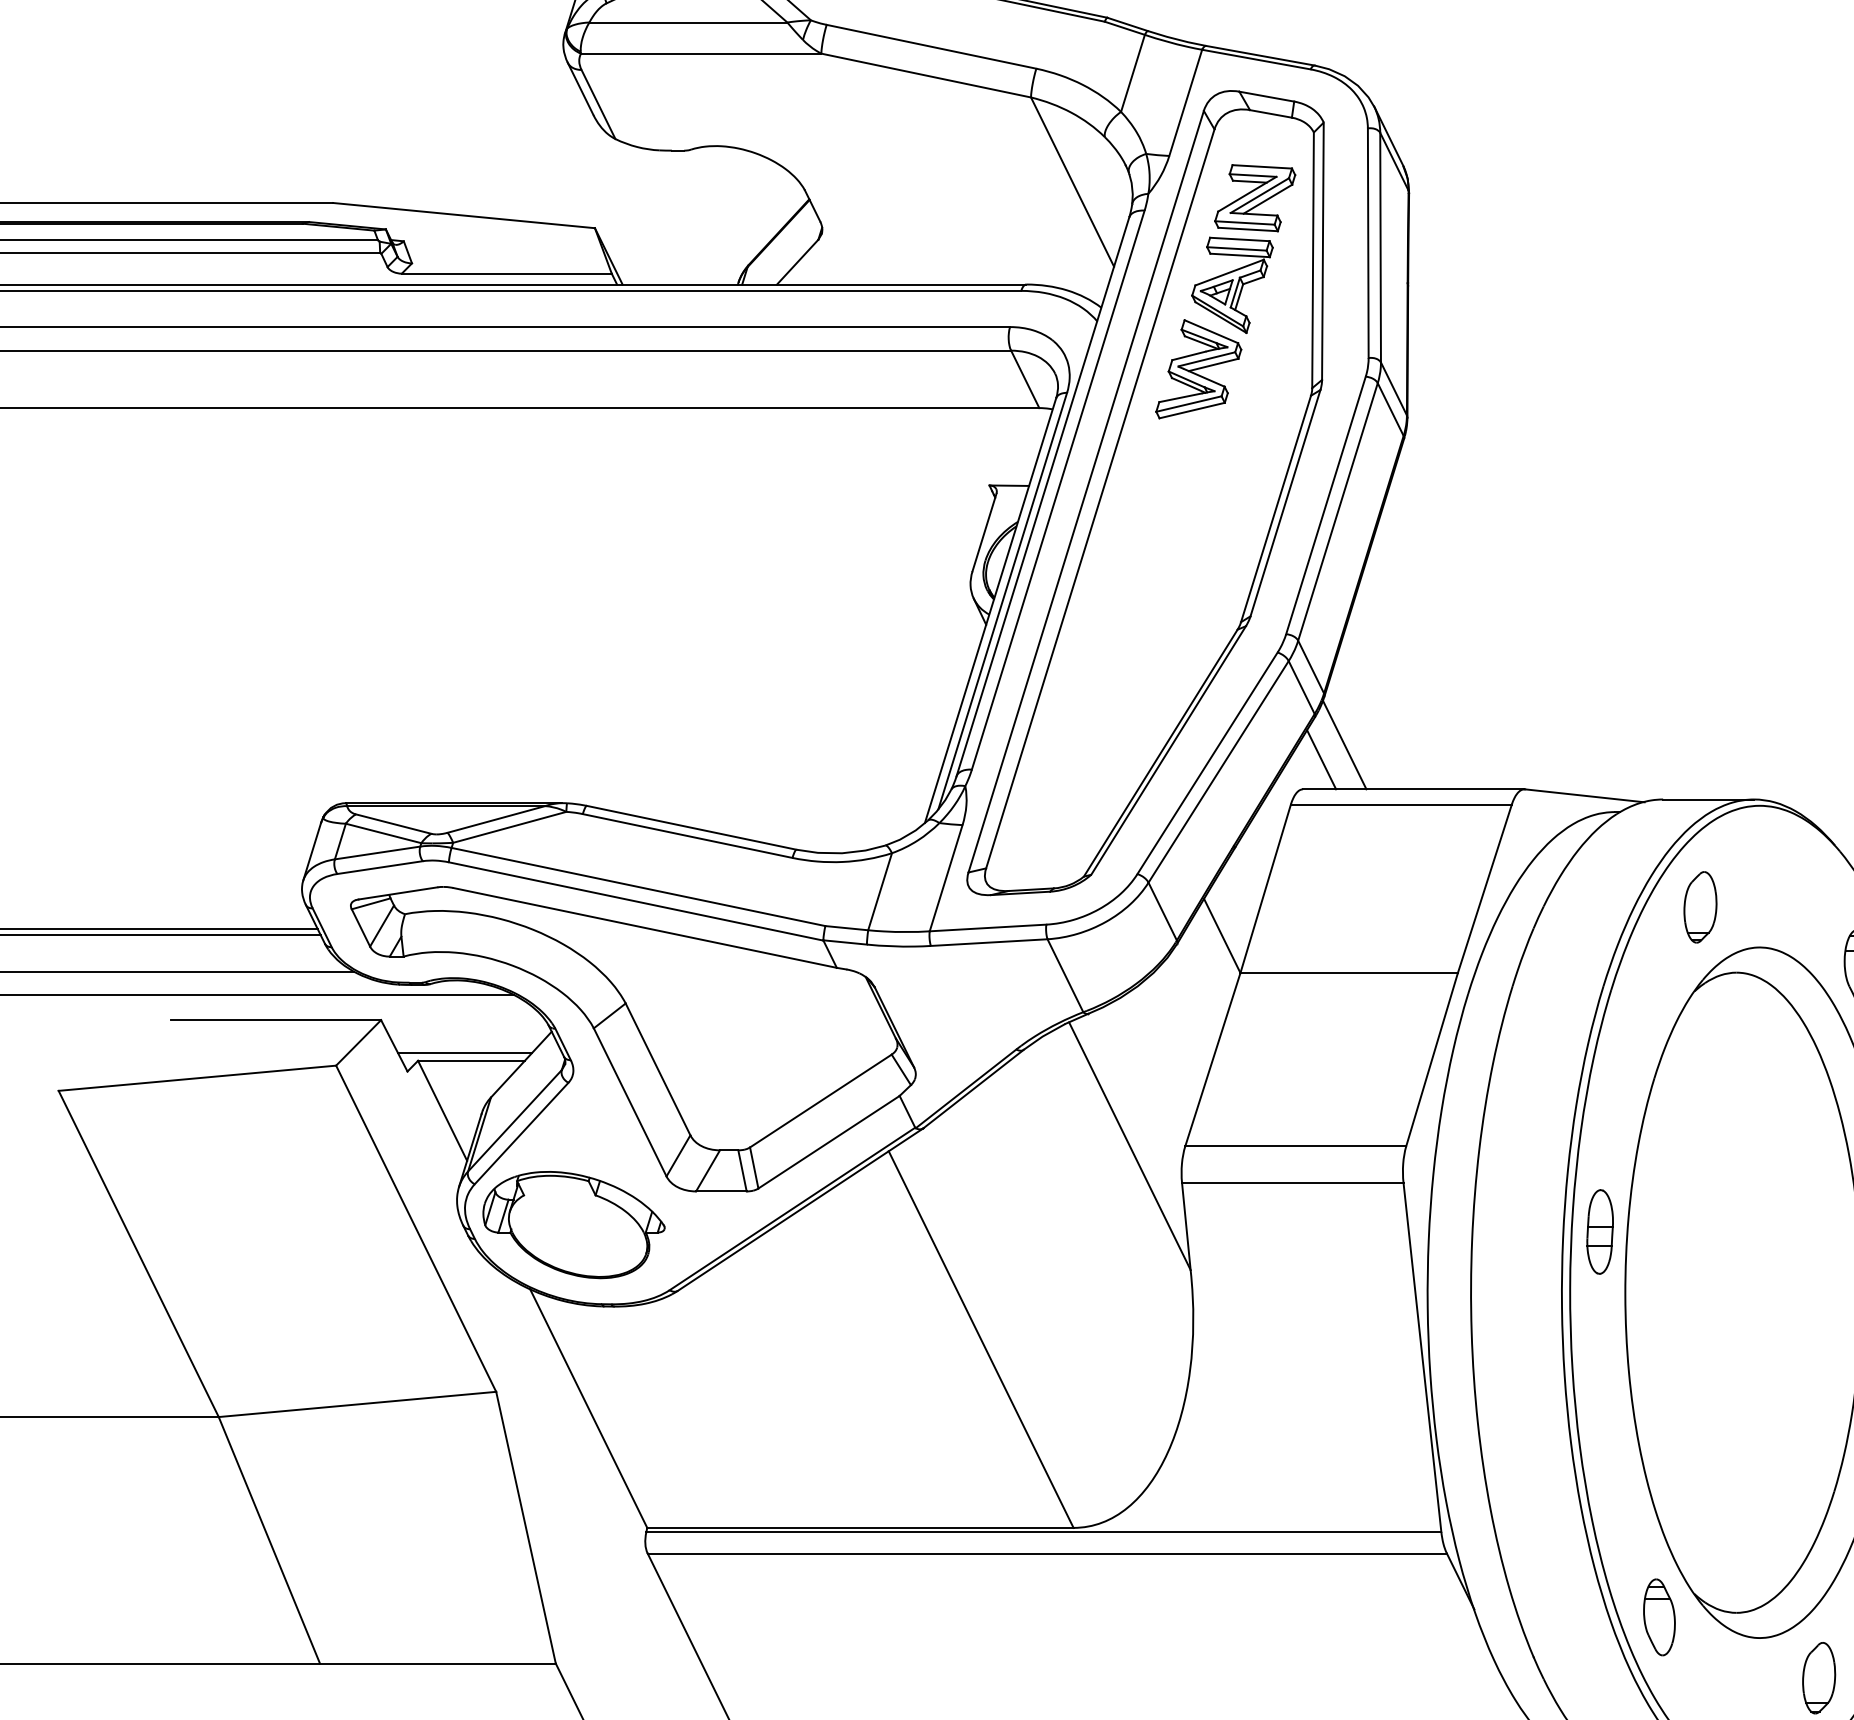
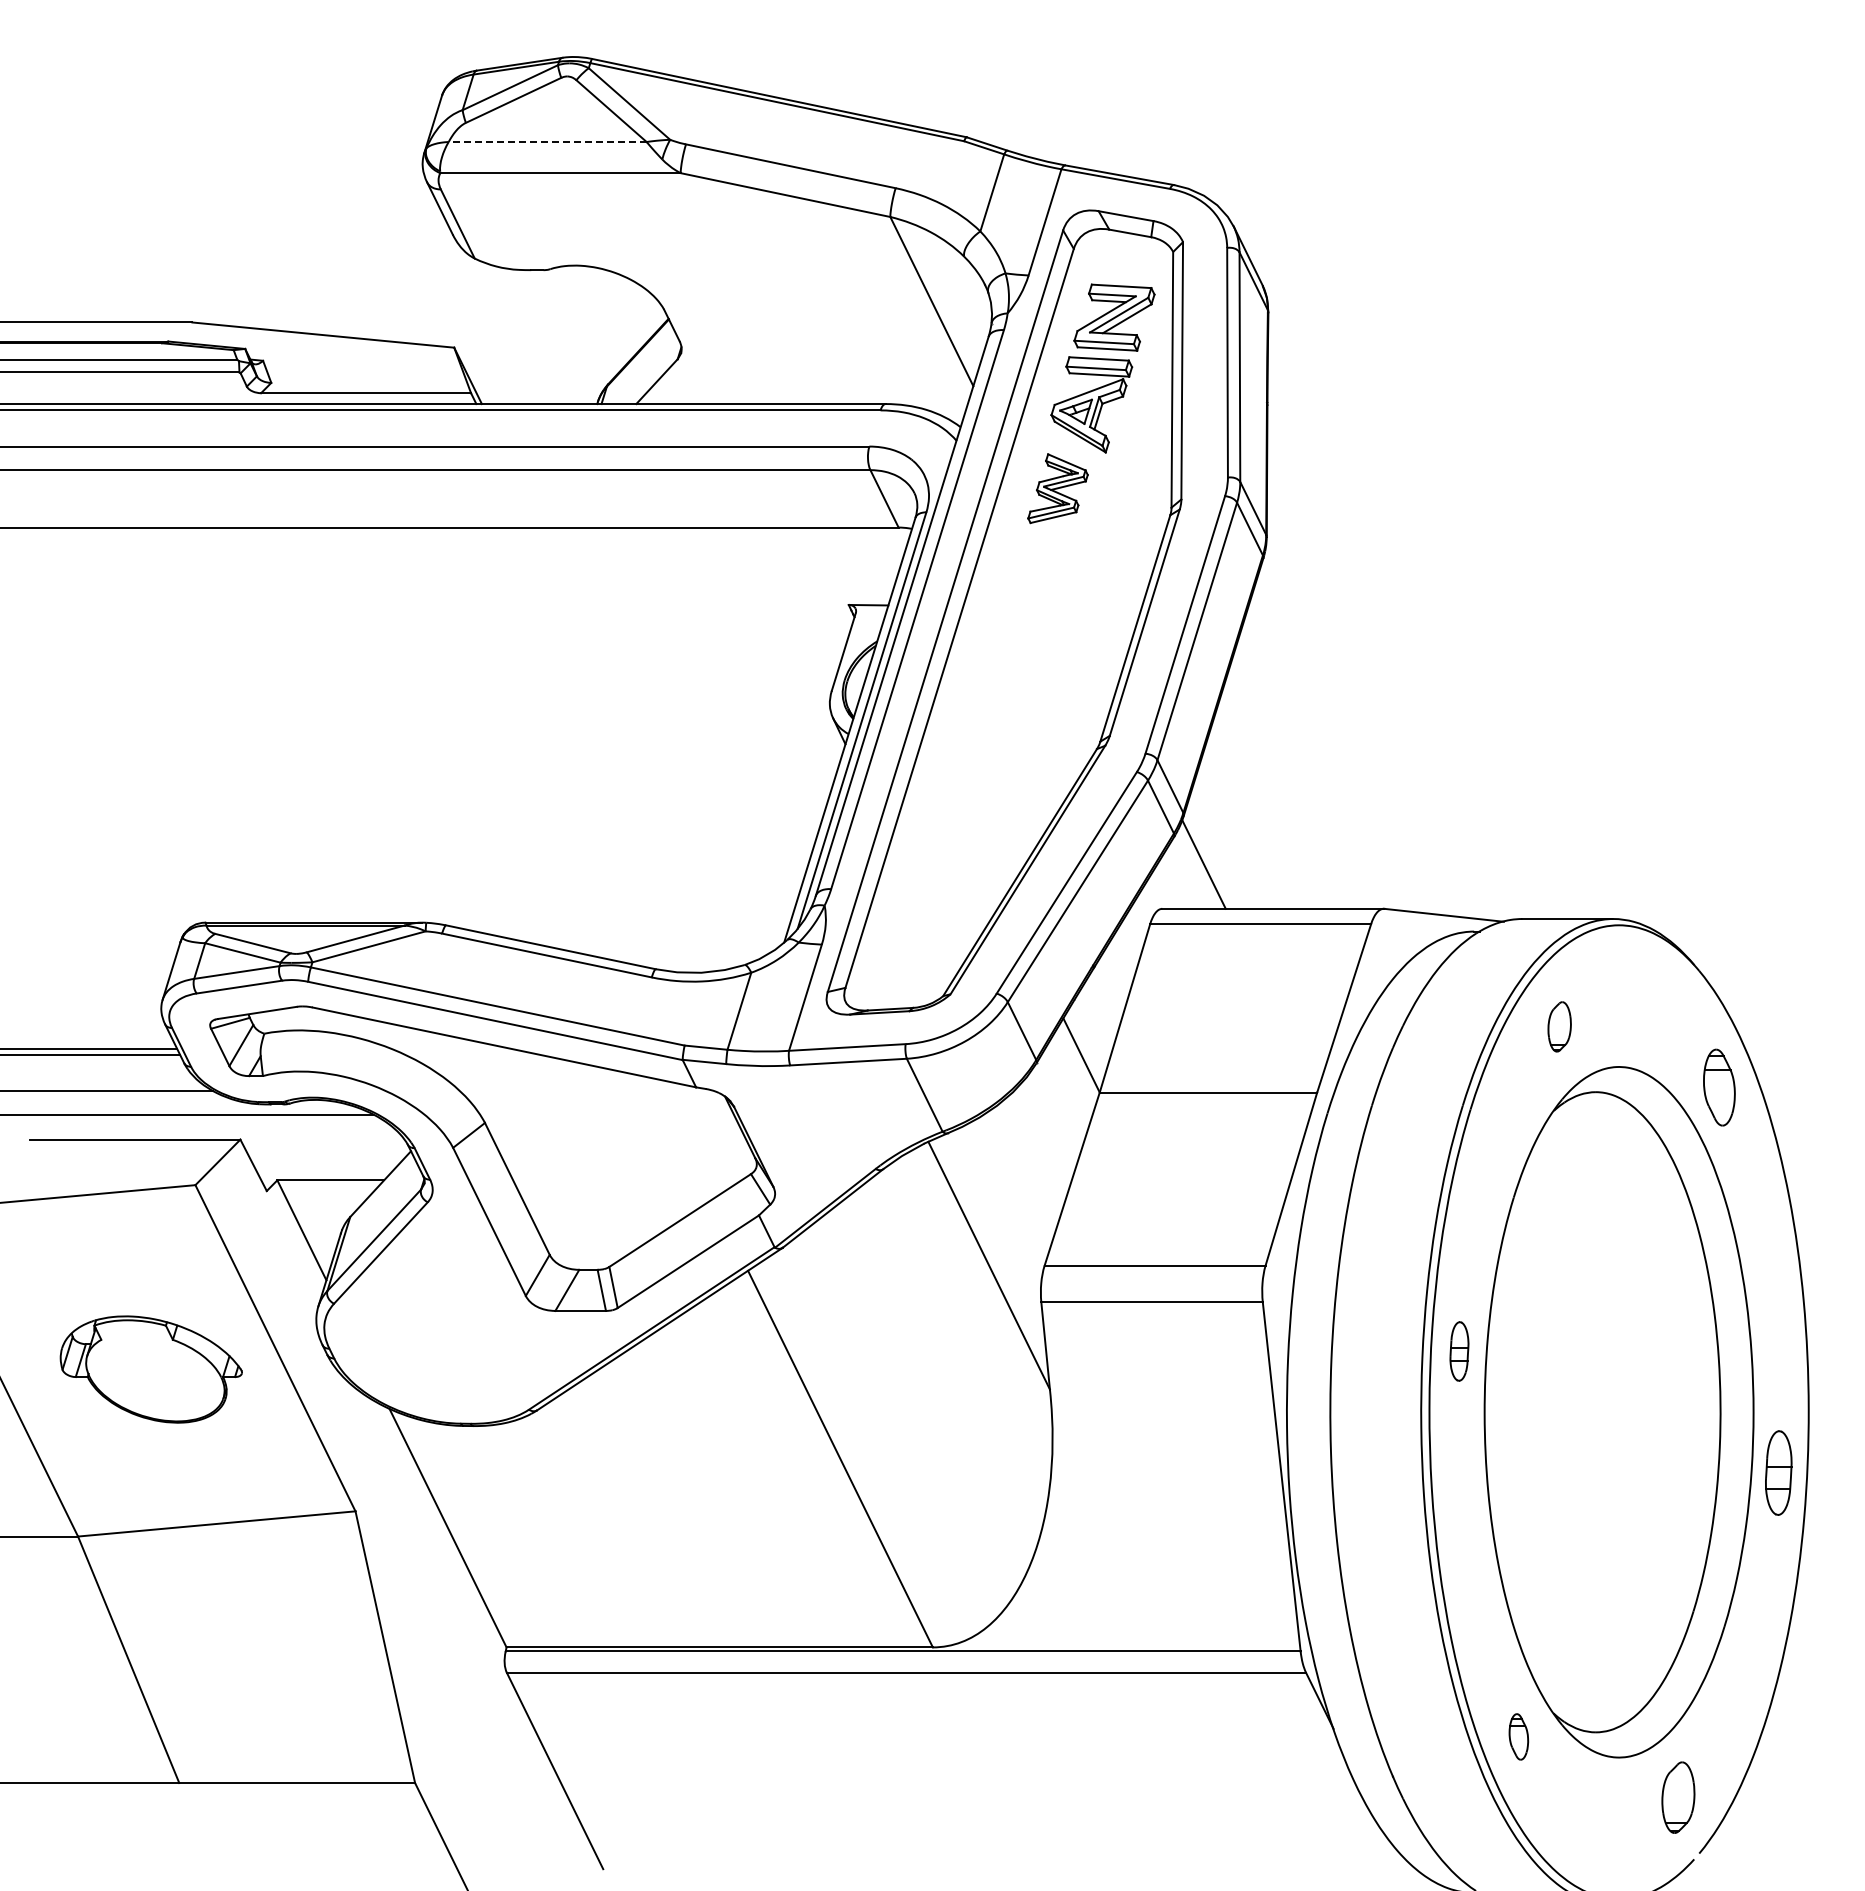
line: (688, 23) -> (547, 142), solid -> dashed
part: (1198, 369) -> (1057, 488), size x0.7
line: (1321, 759) -> (1180, 878), removed
part: (1700, 907) -> (1559, 1026), size x0.7
line: (465, 1053) -> (324, 1172), removed
part: (573, 1225) -> (150, 1369), moved
part: (1600, 1232) -> (1459, 1351), size x0.7
part: (1659, 1617) -> (1518, 1736), size x0.6

